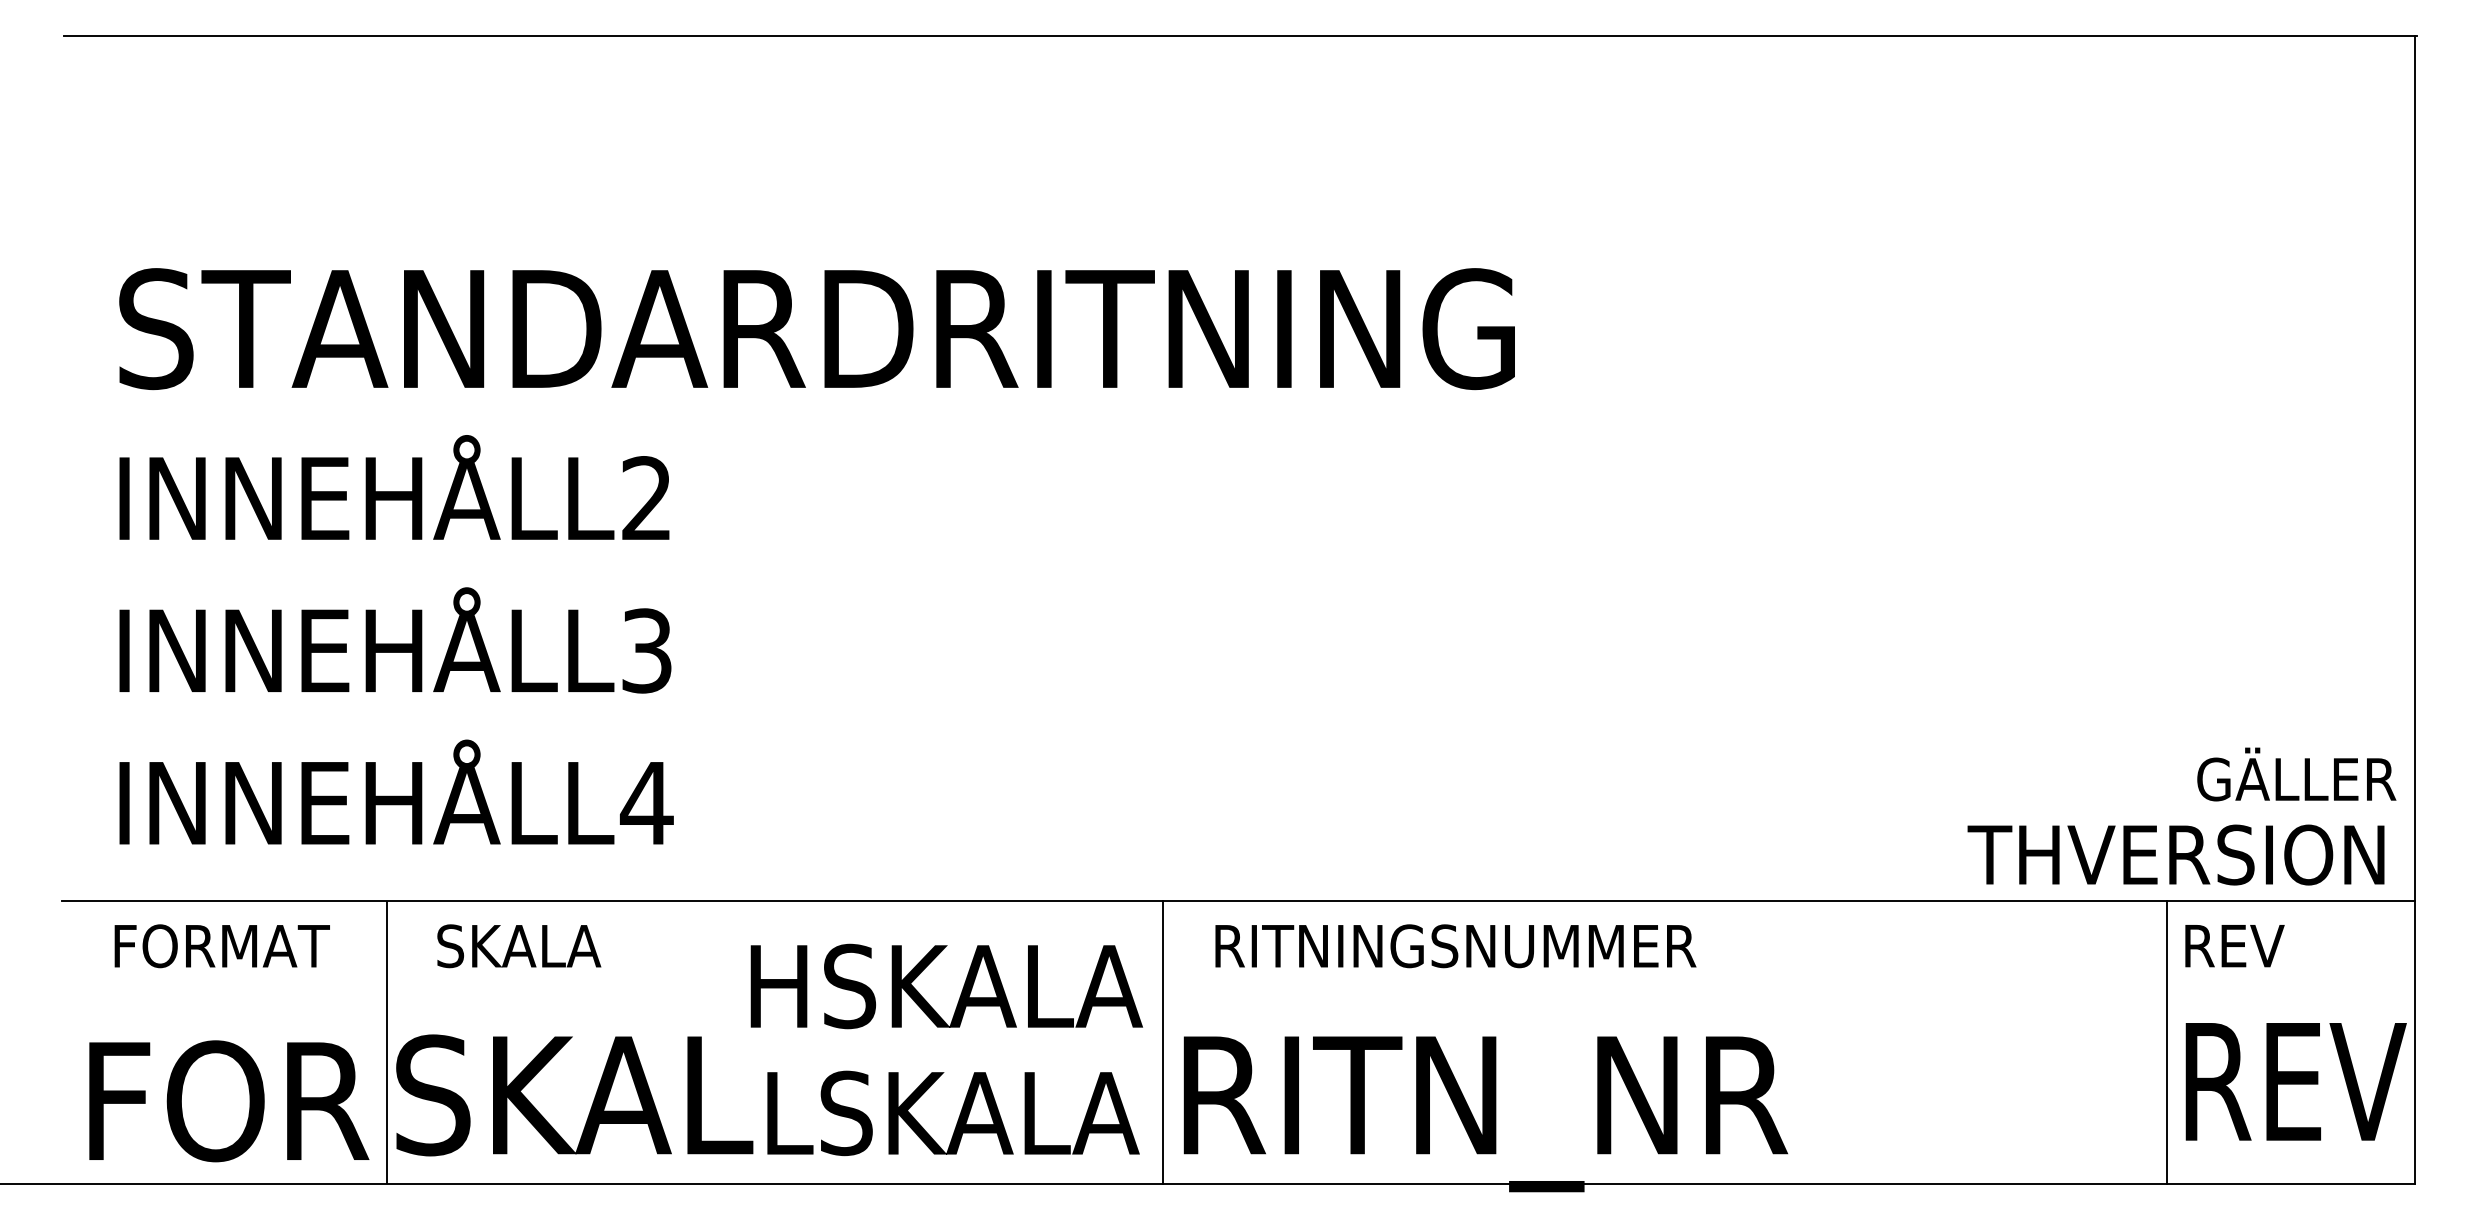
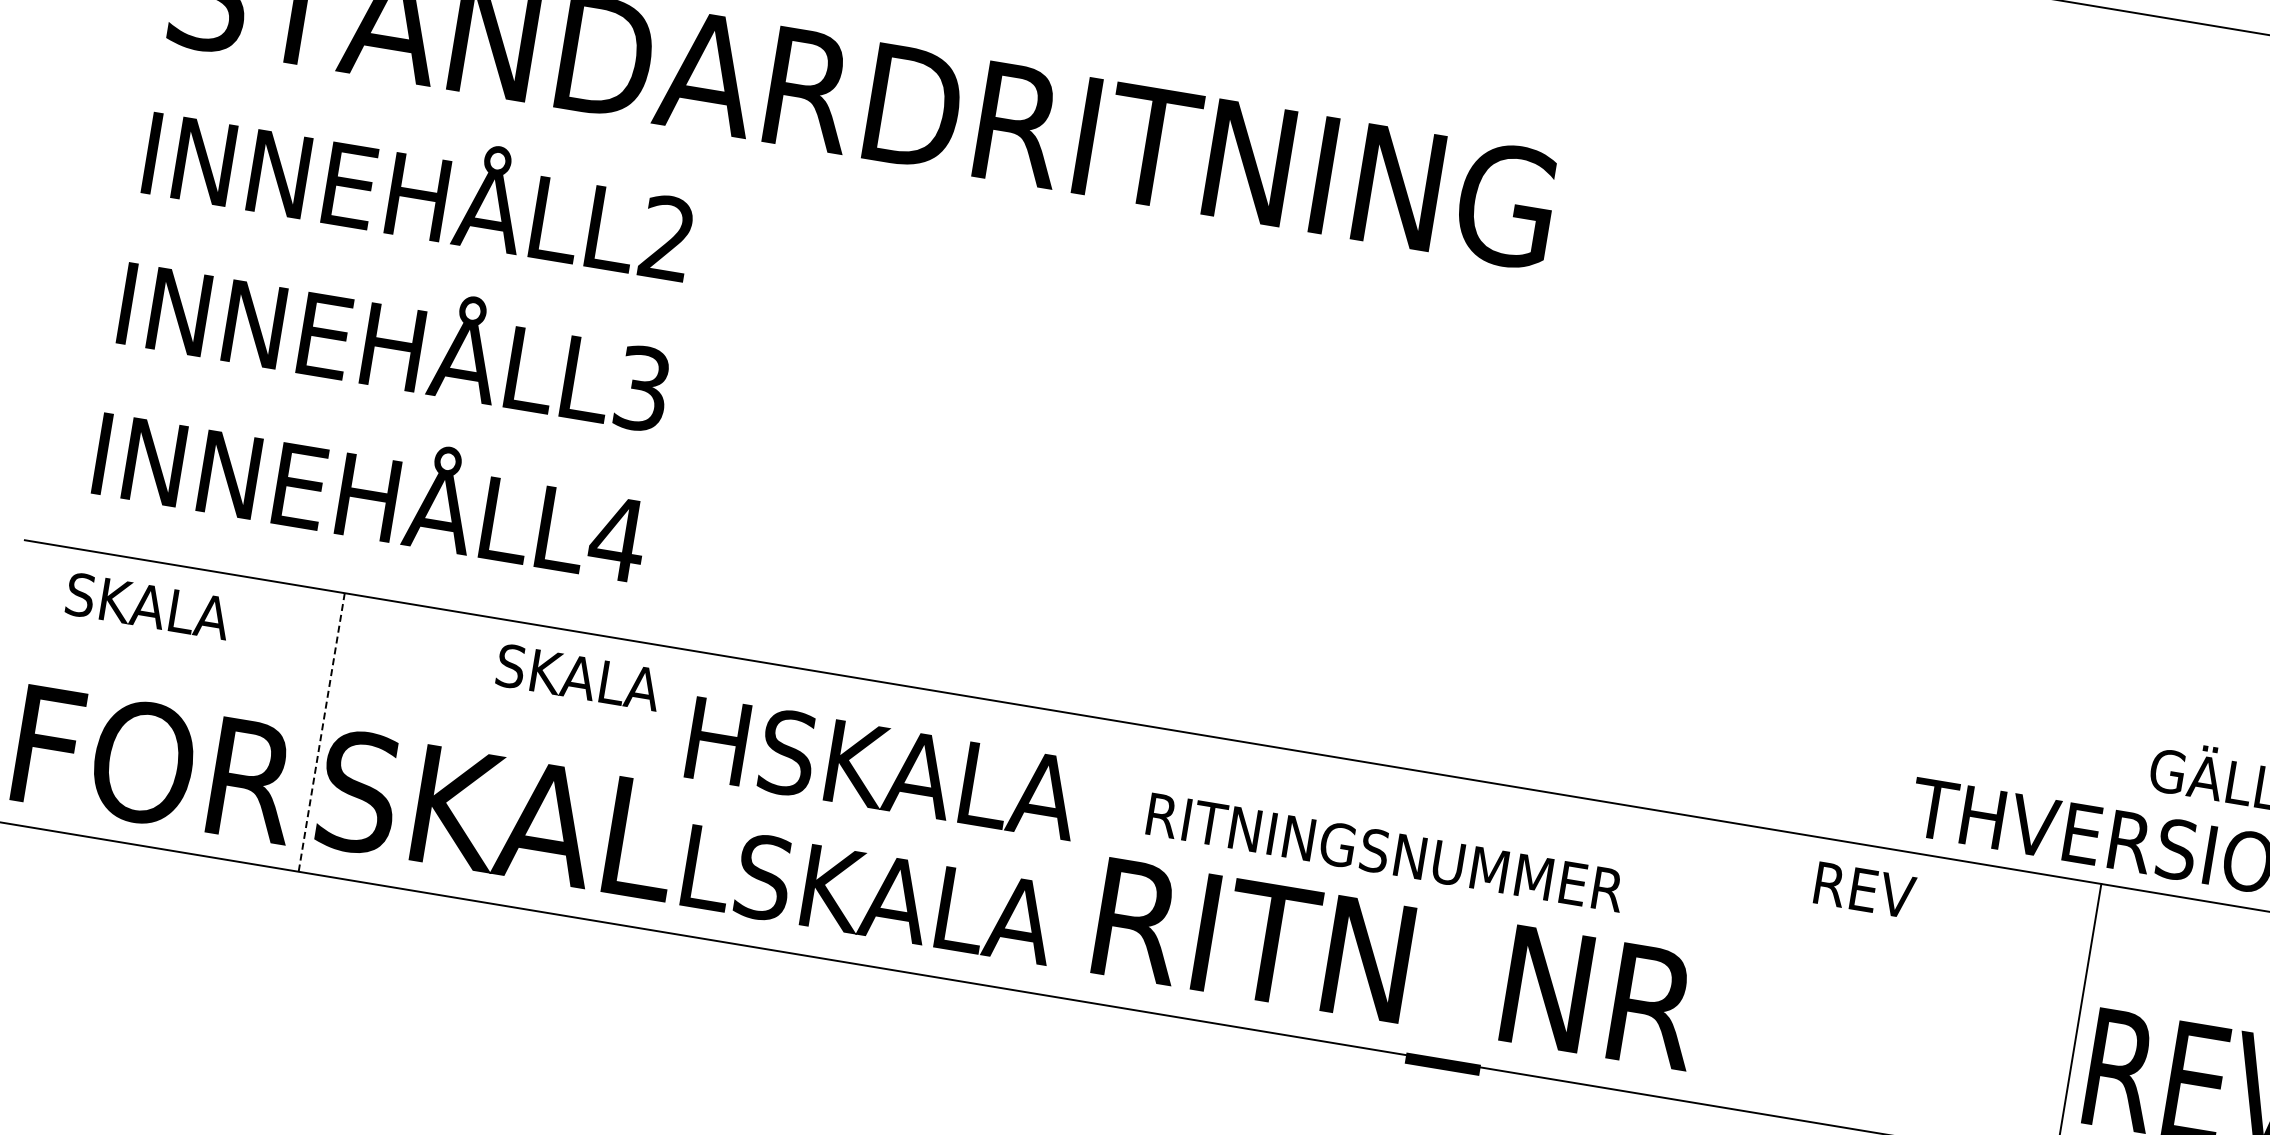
text: (221, 946) -> (174, 610), FORMAT -> SKALA
text: (519, 946) -> (579, 677), moved
text: (1455, 946) -> (1385, 852), moved
text: (2234, 946) -> (1864, 890), moved
line: (386, 1042) -> (321, 732), solid -> dashed
line: (1163, 1042) -> (1088, 859), removed

